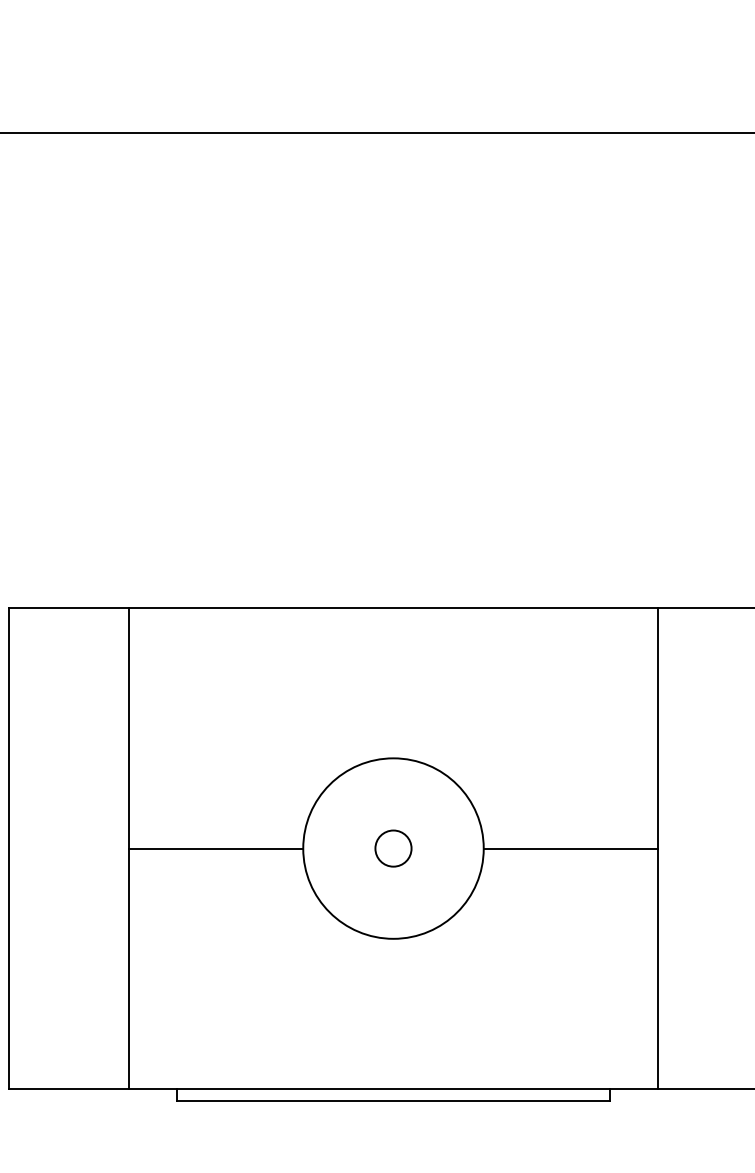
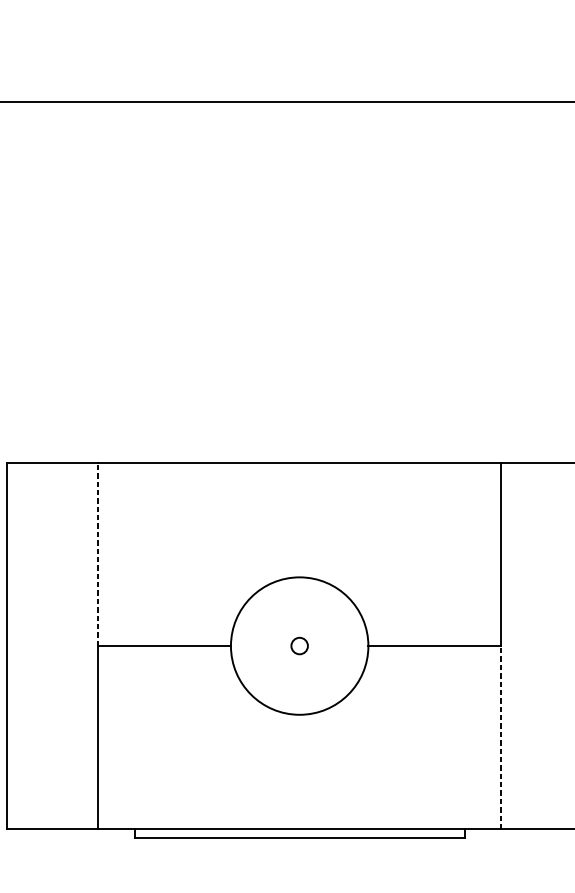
line: (128, 727) -> (97, 553), solid -> dashed
circle: (393, 848) -> (299, 646), size x0.6
line: (658, 968) -> (501, 737), solid -> dashed

